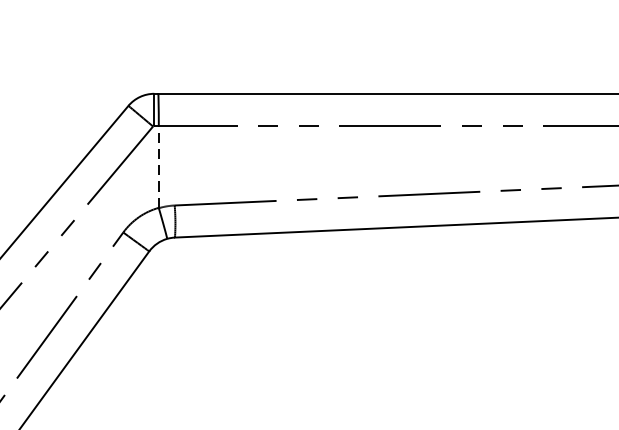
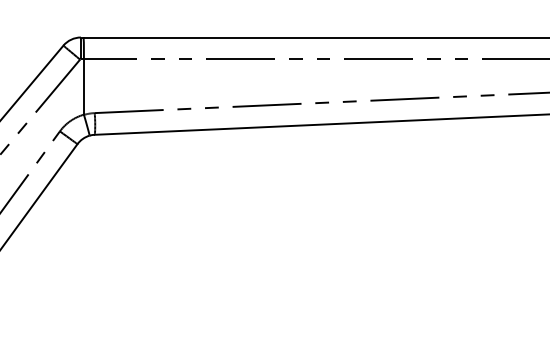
line: (158, 166) -> (83, 86), dashed -> solid

